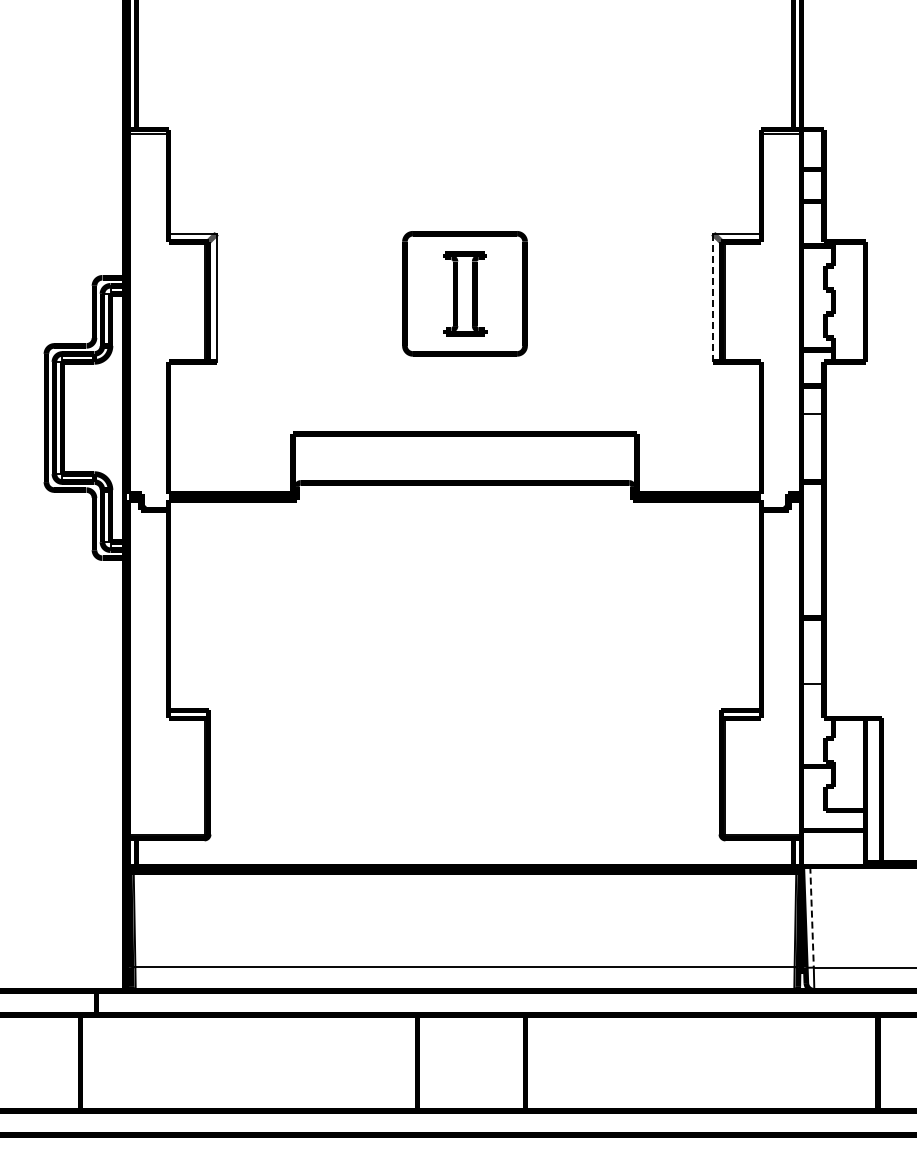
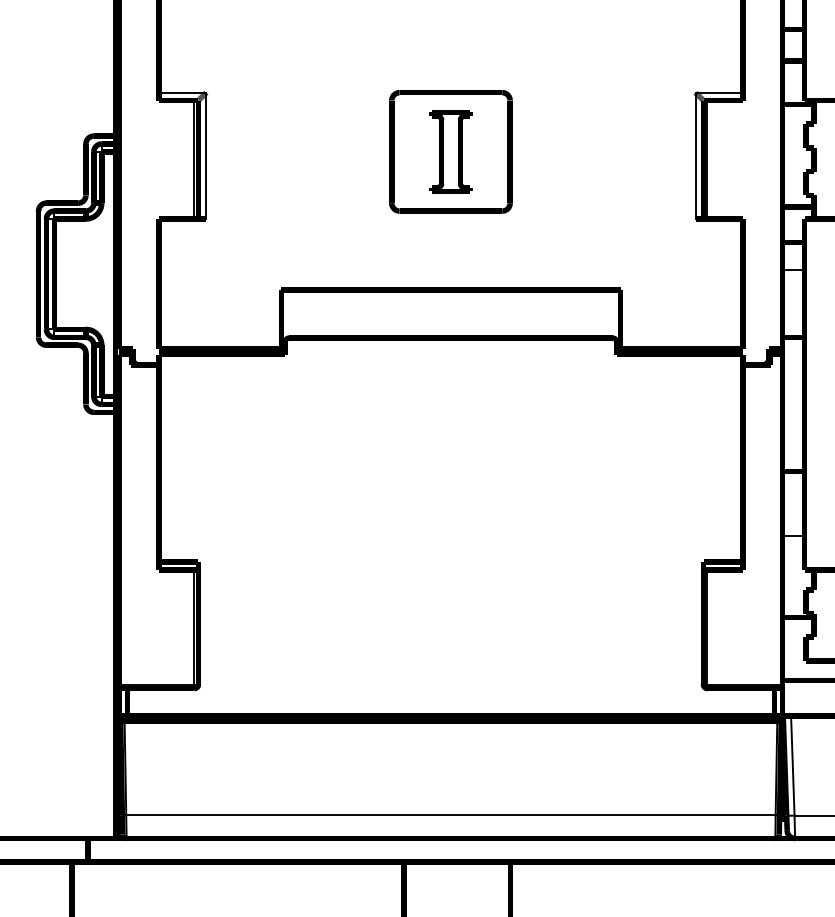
line: (713, 297) -> (695, 155), dashed -> solid
line: (812, 917) -> (793, 766), dashed -> solid

